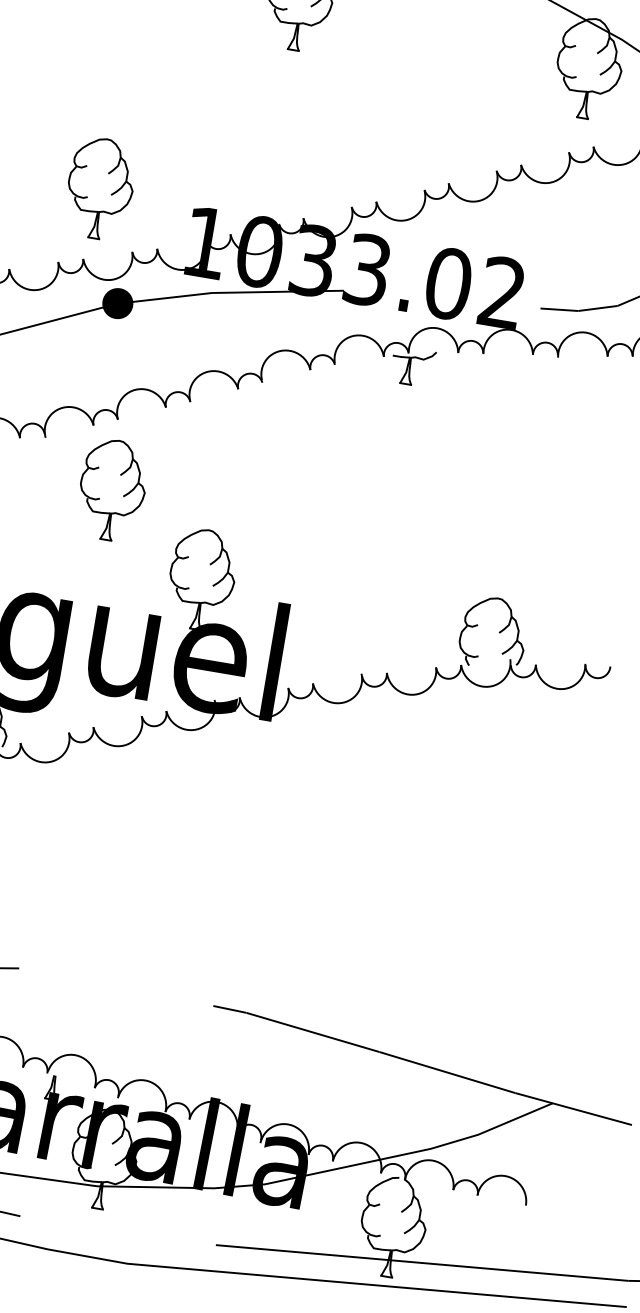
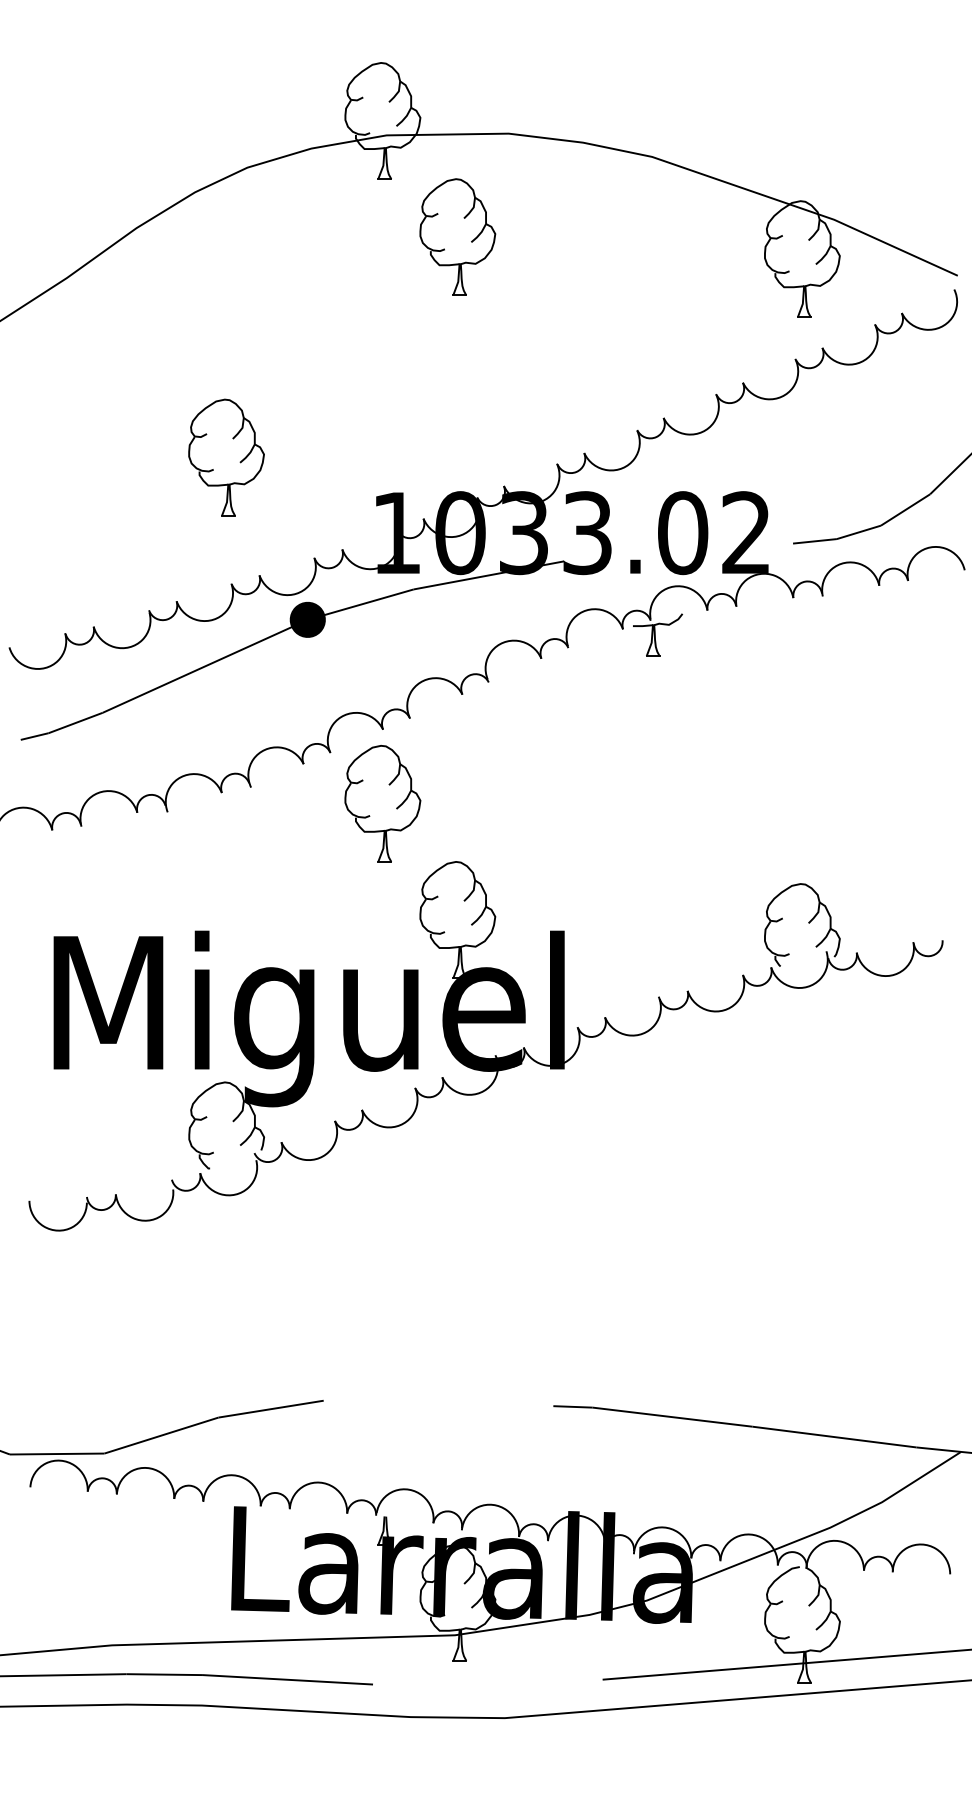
part: (100, 188) -> (226, 457), moved
part: (112, 489) -> (382, 803), moved

